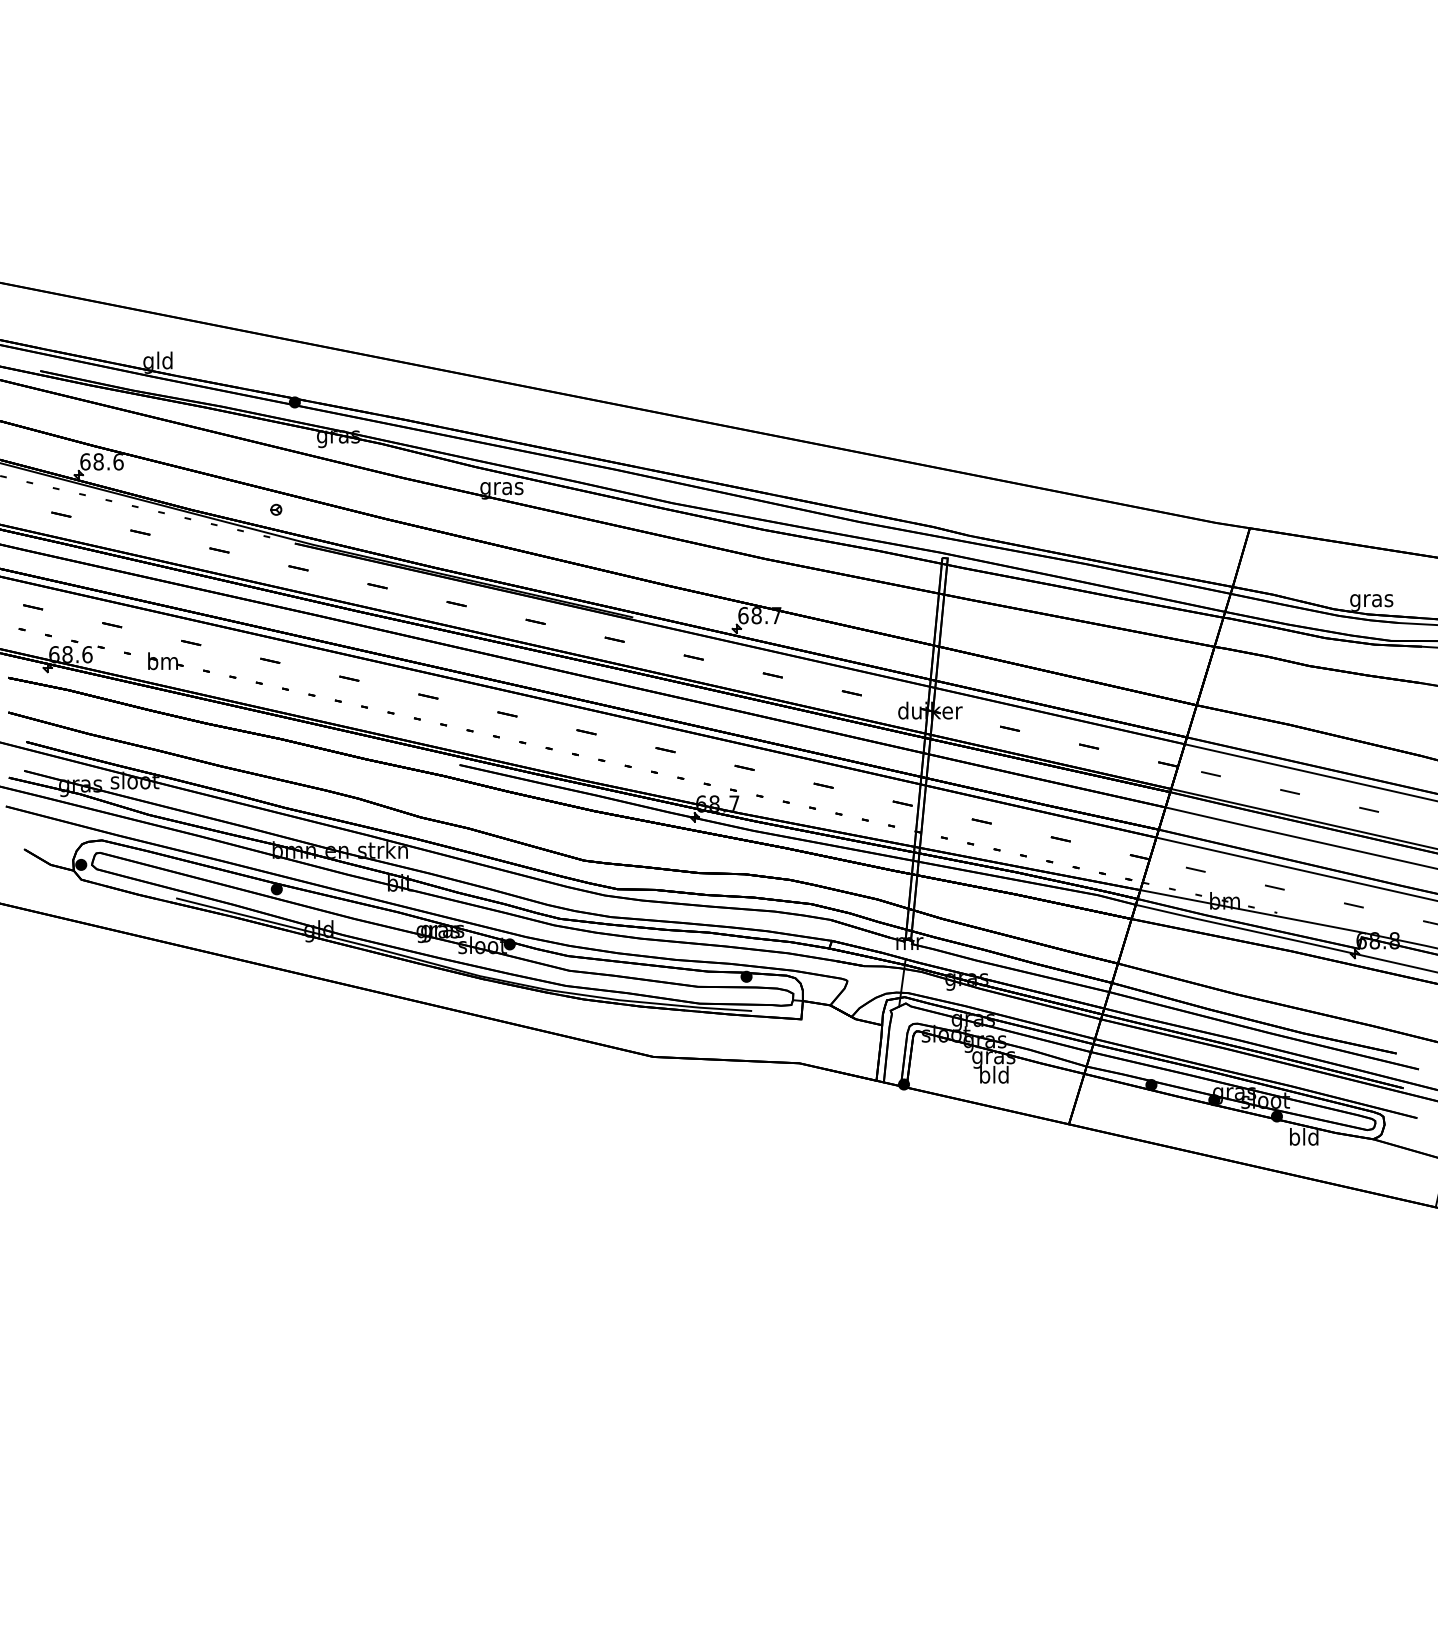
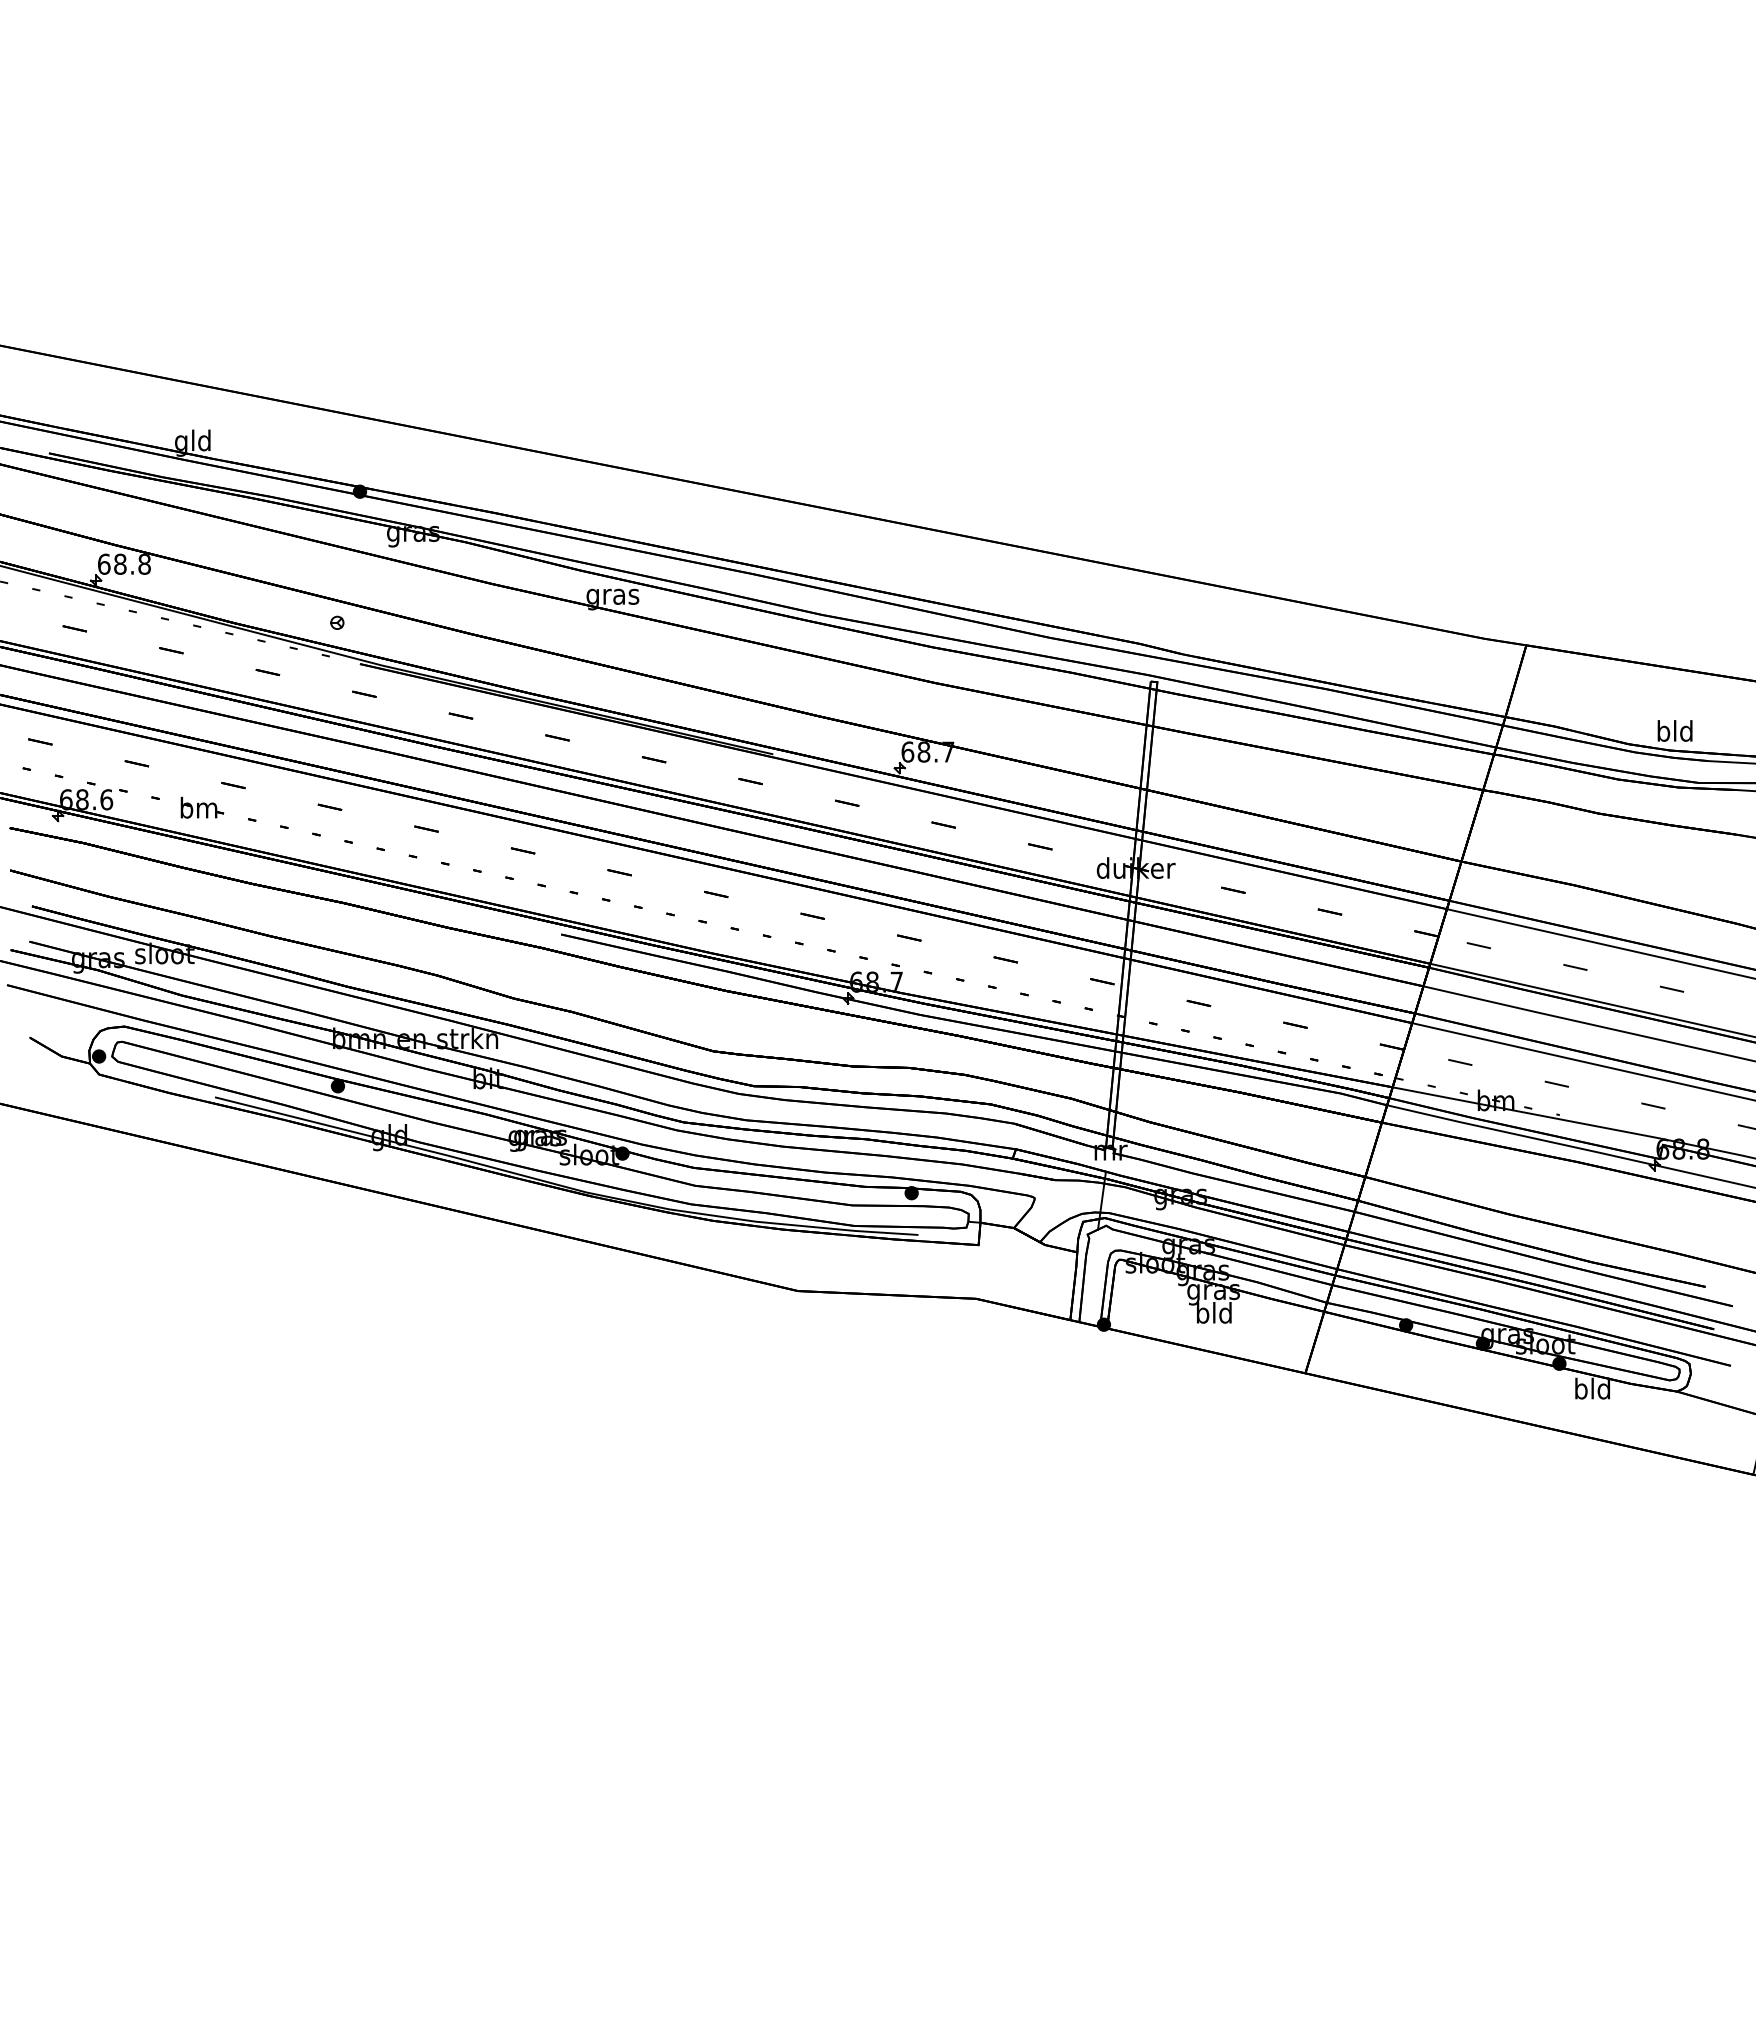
text: (118, 461) -> (144, 563), 68.6 -> 68.8
text: (1371, 600) -> (1674, 733), gras -> bld

